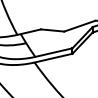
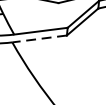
line: (53, 58) -> (39, 39), solid -> dashed

